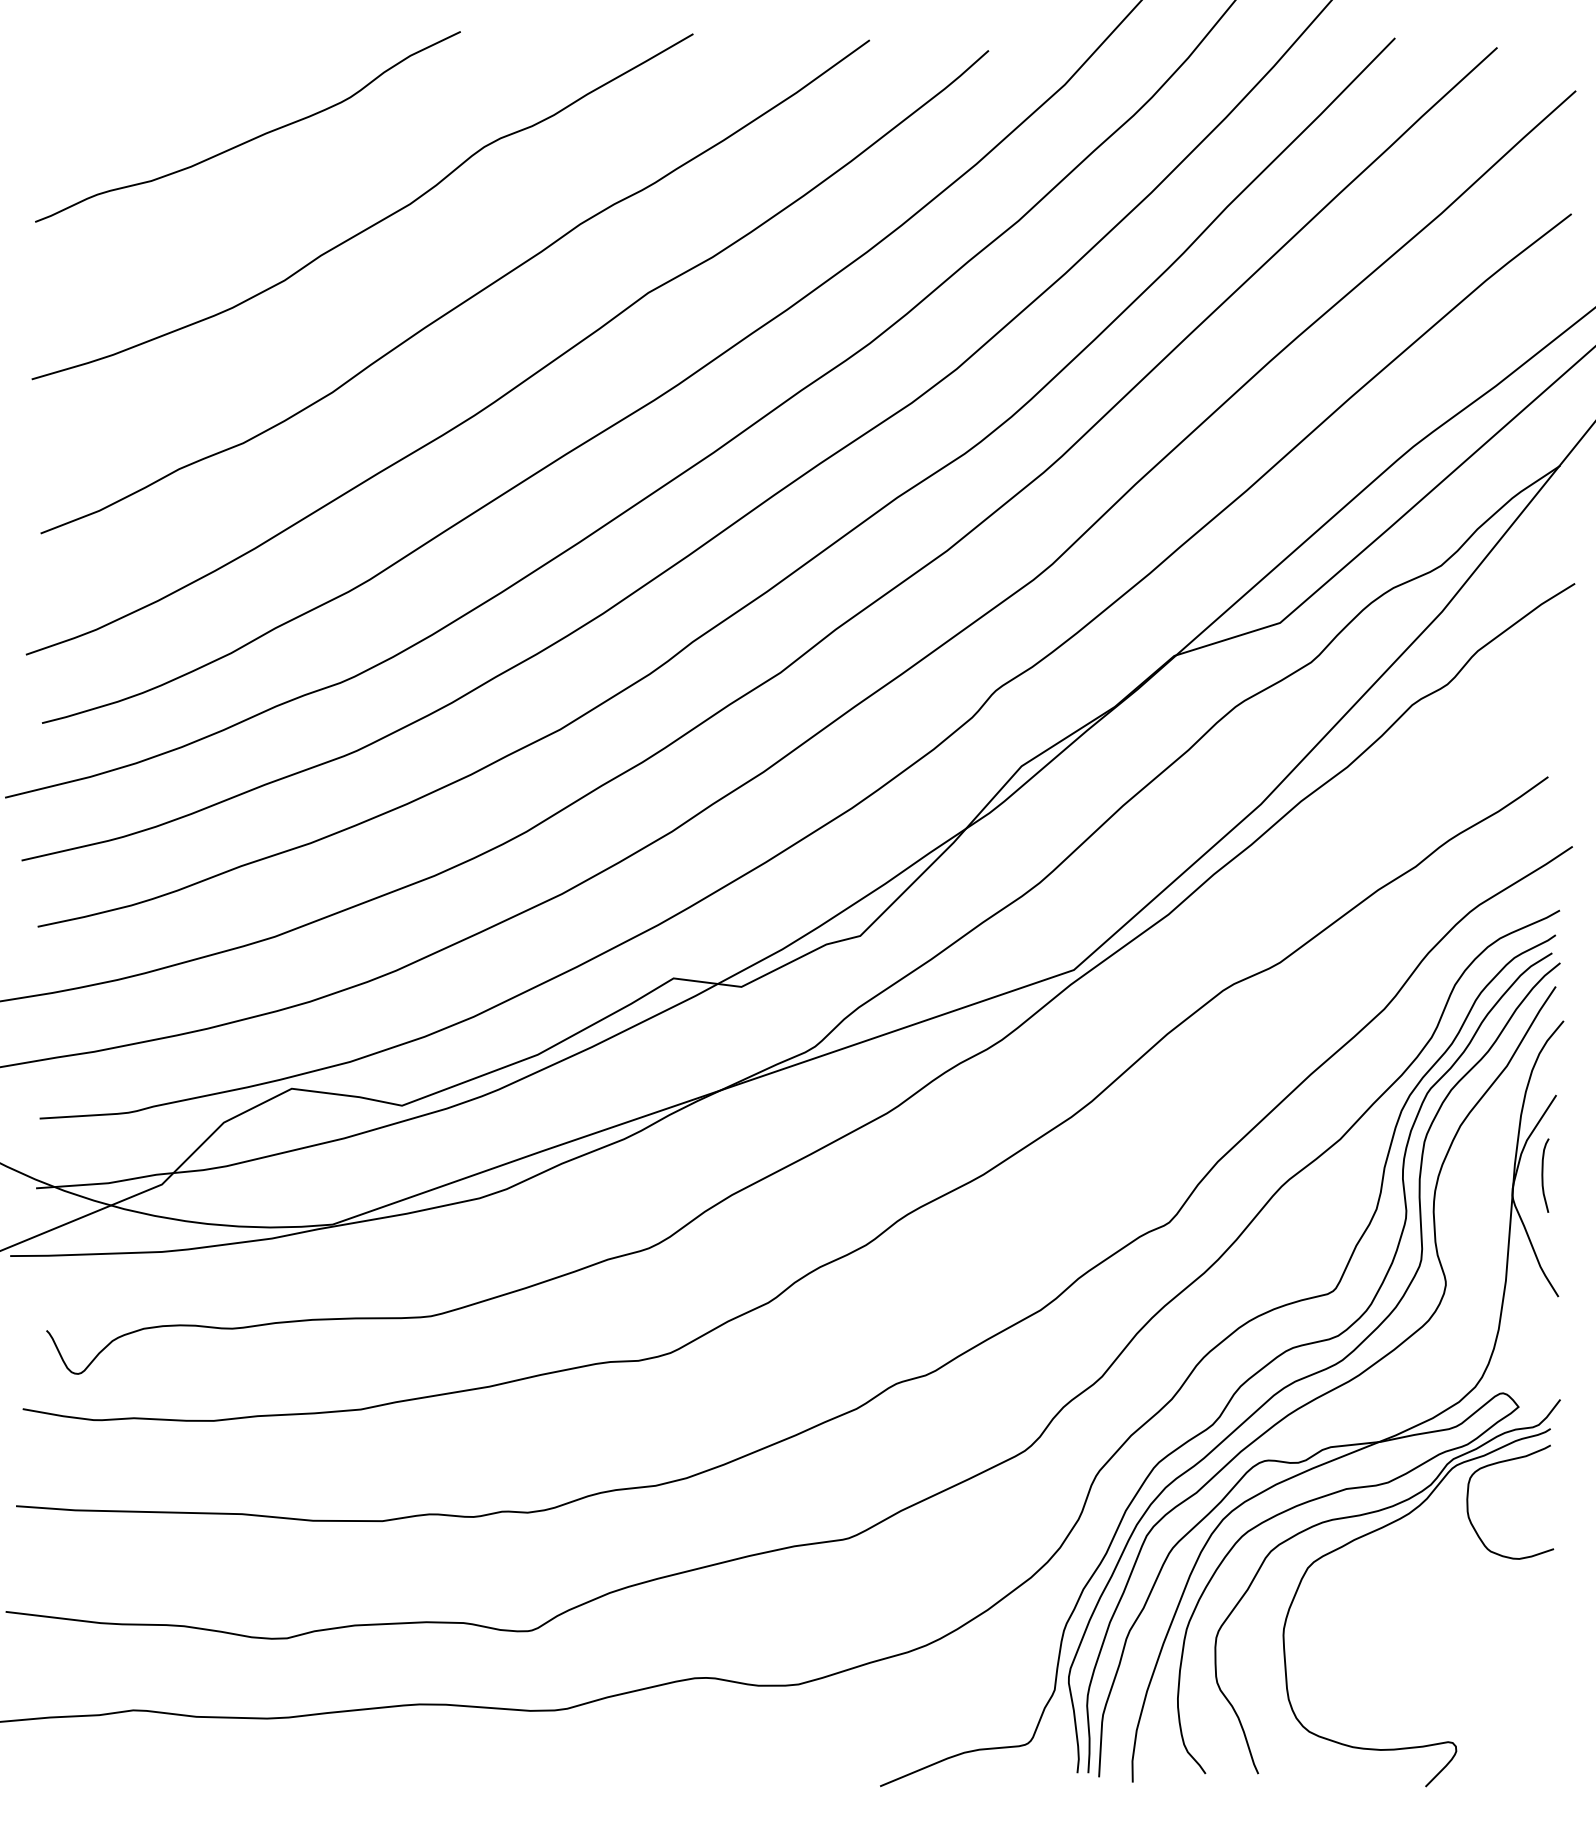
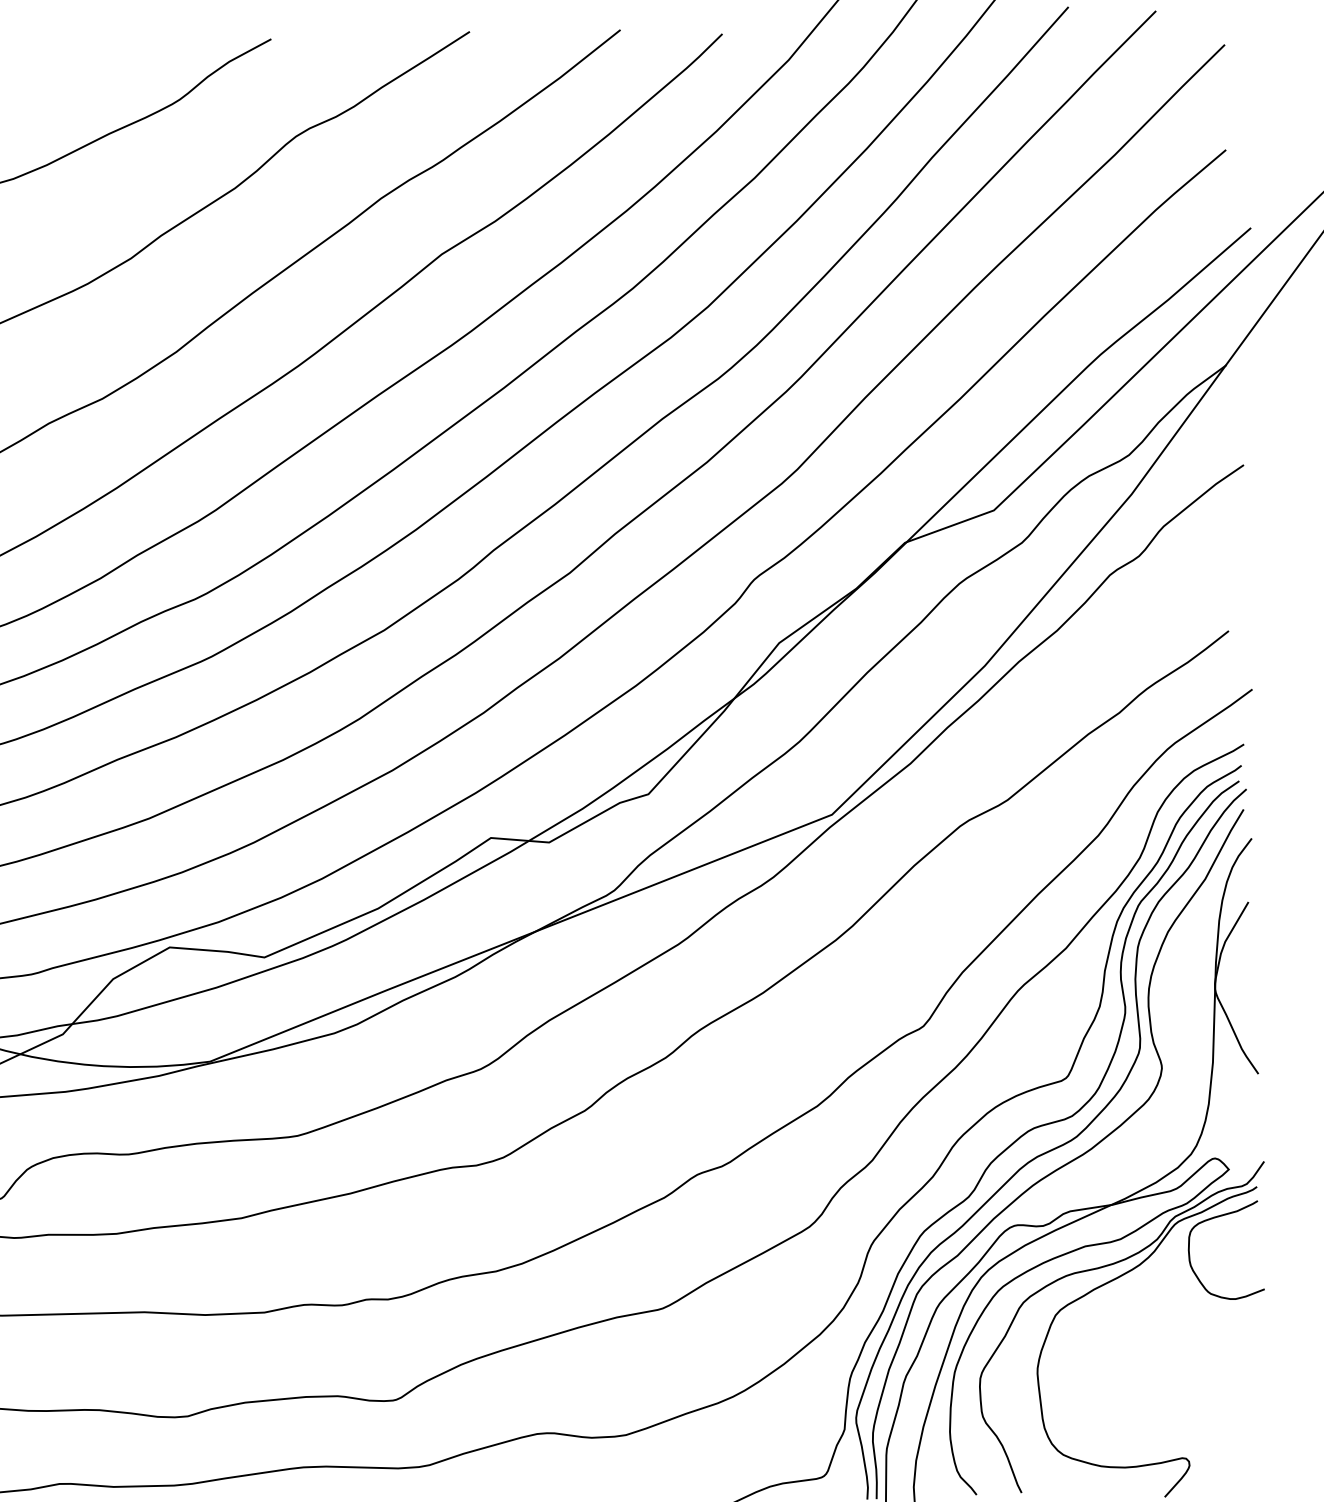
curve: (1543, 1175) -> (1240, 971), removed

